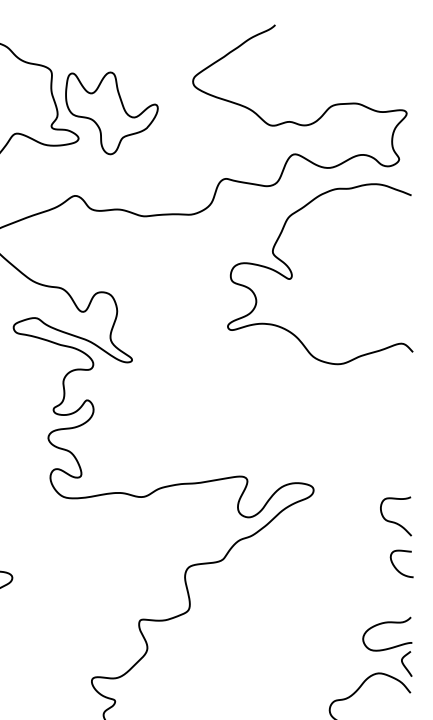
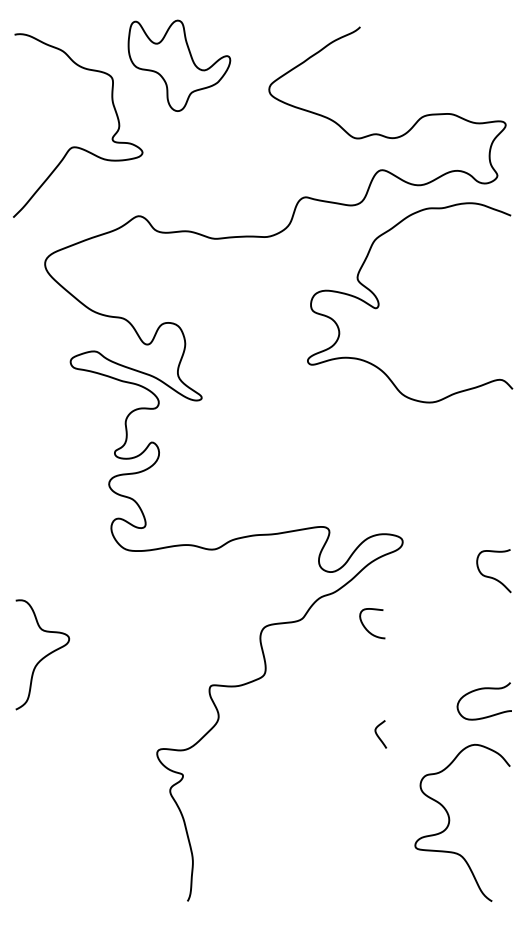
part: (111, 113) -> (179, 65), moved
curve: (396, 567) -> (366, 627), moved
curve: (404, 664) -> (378, 735), moved

